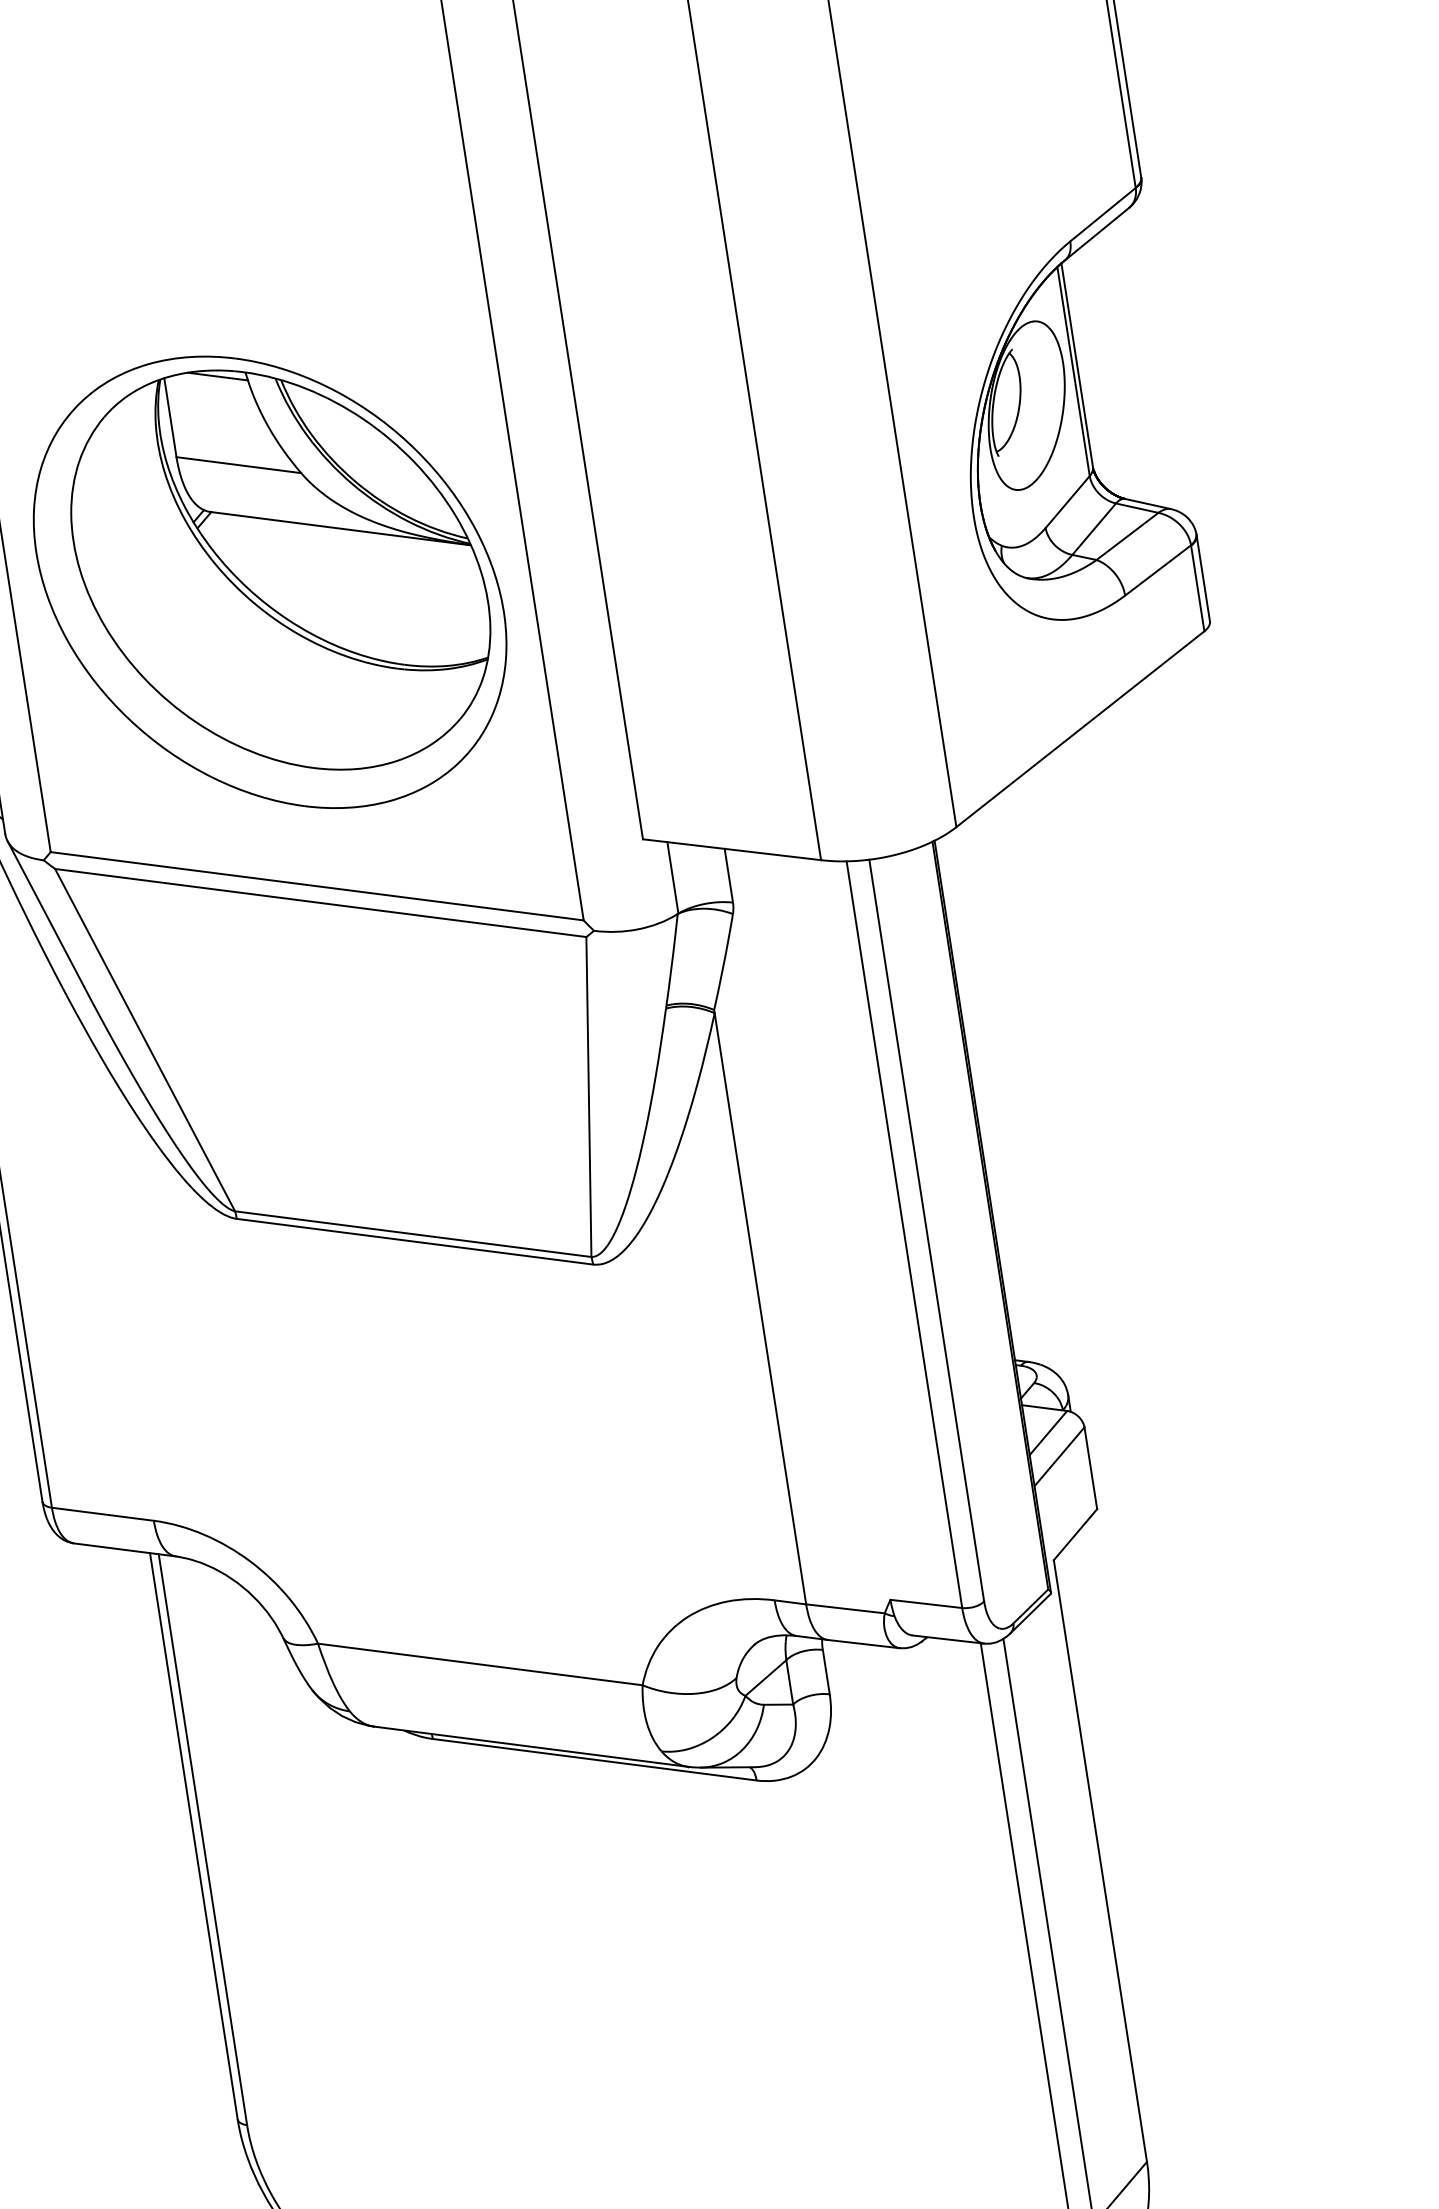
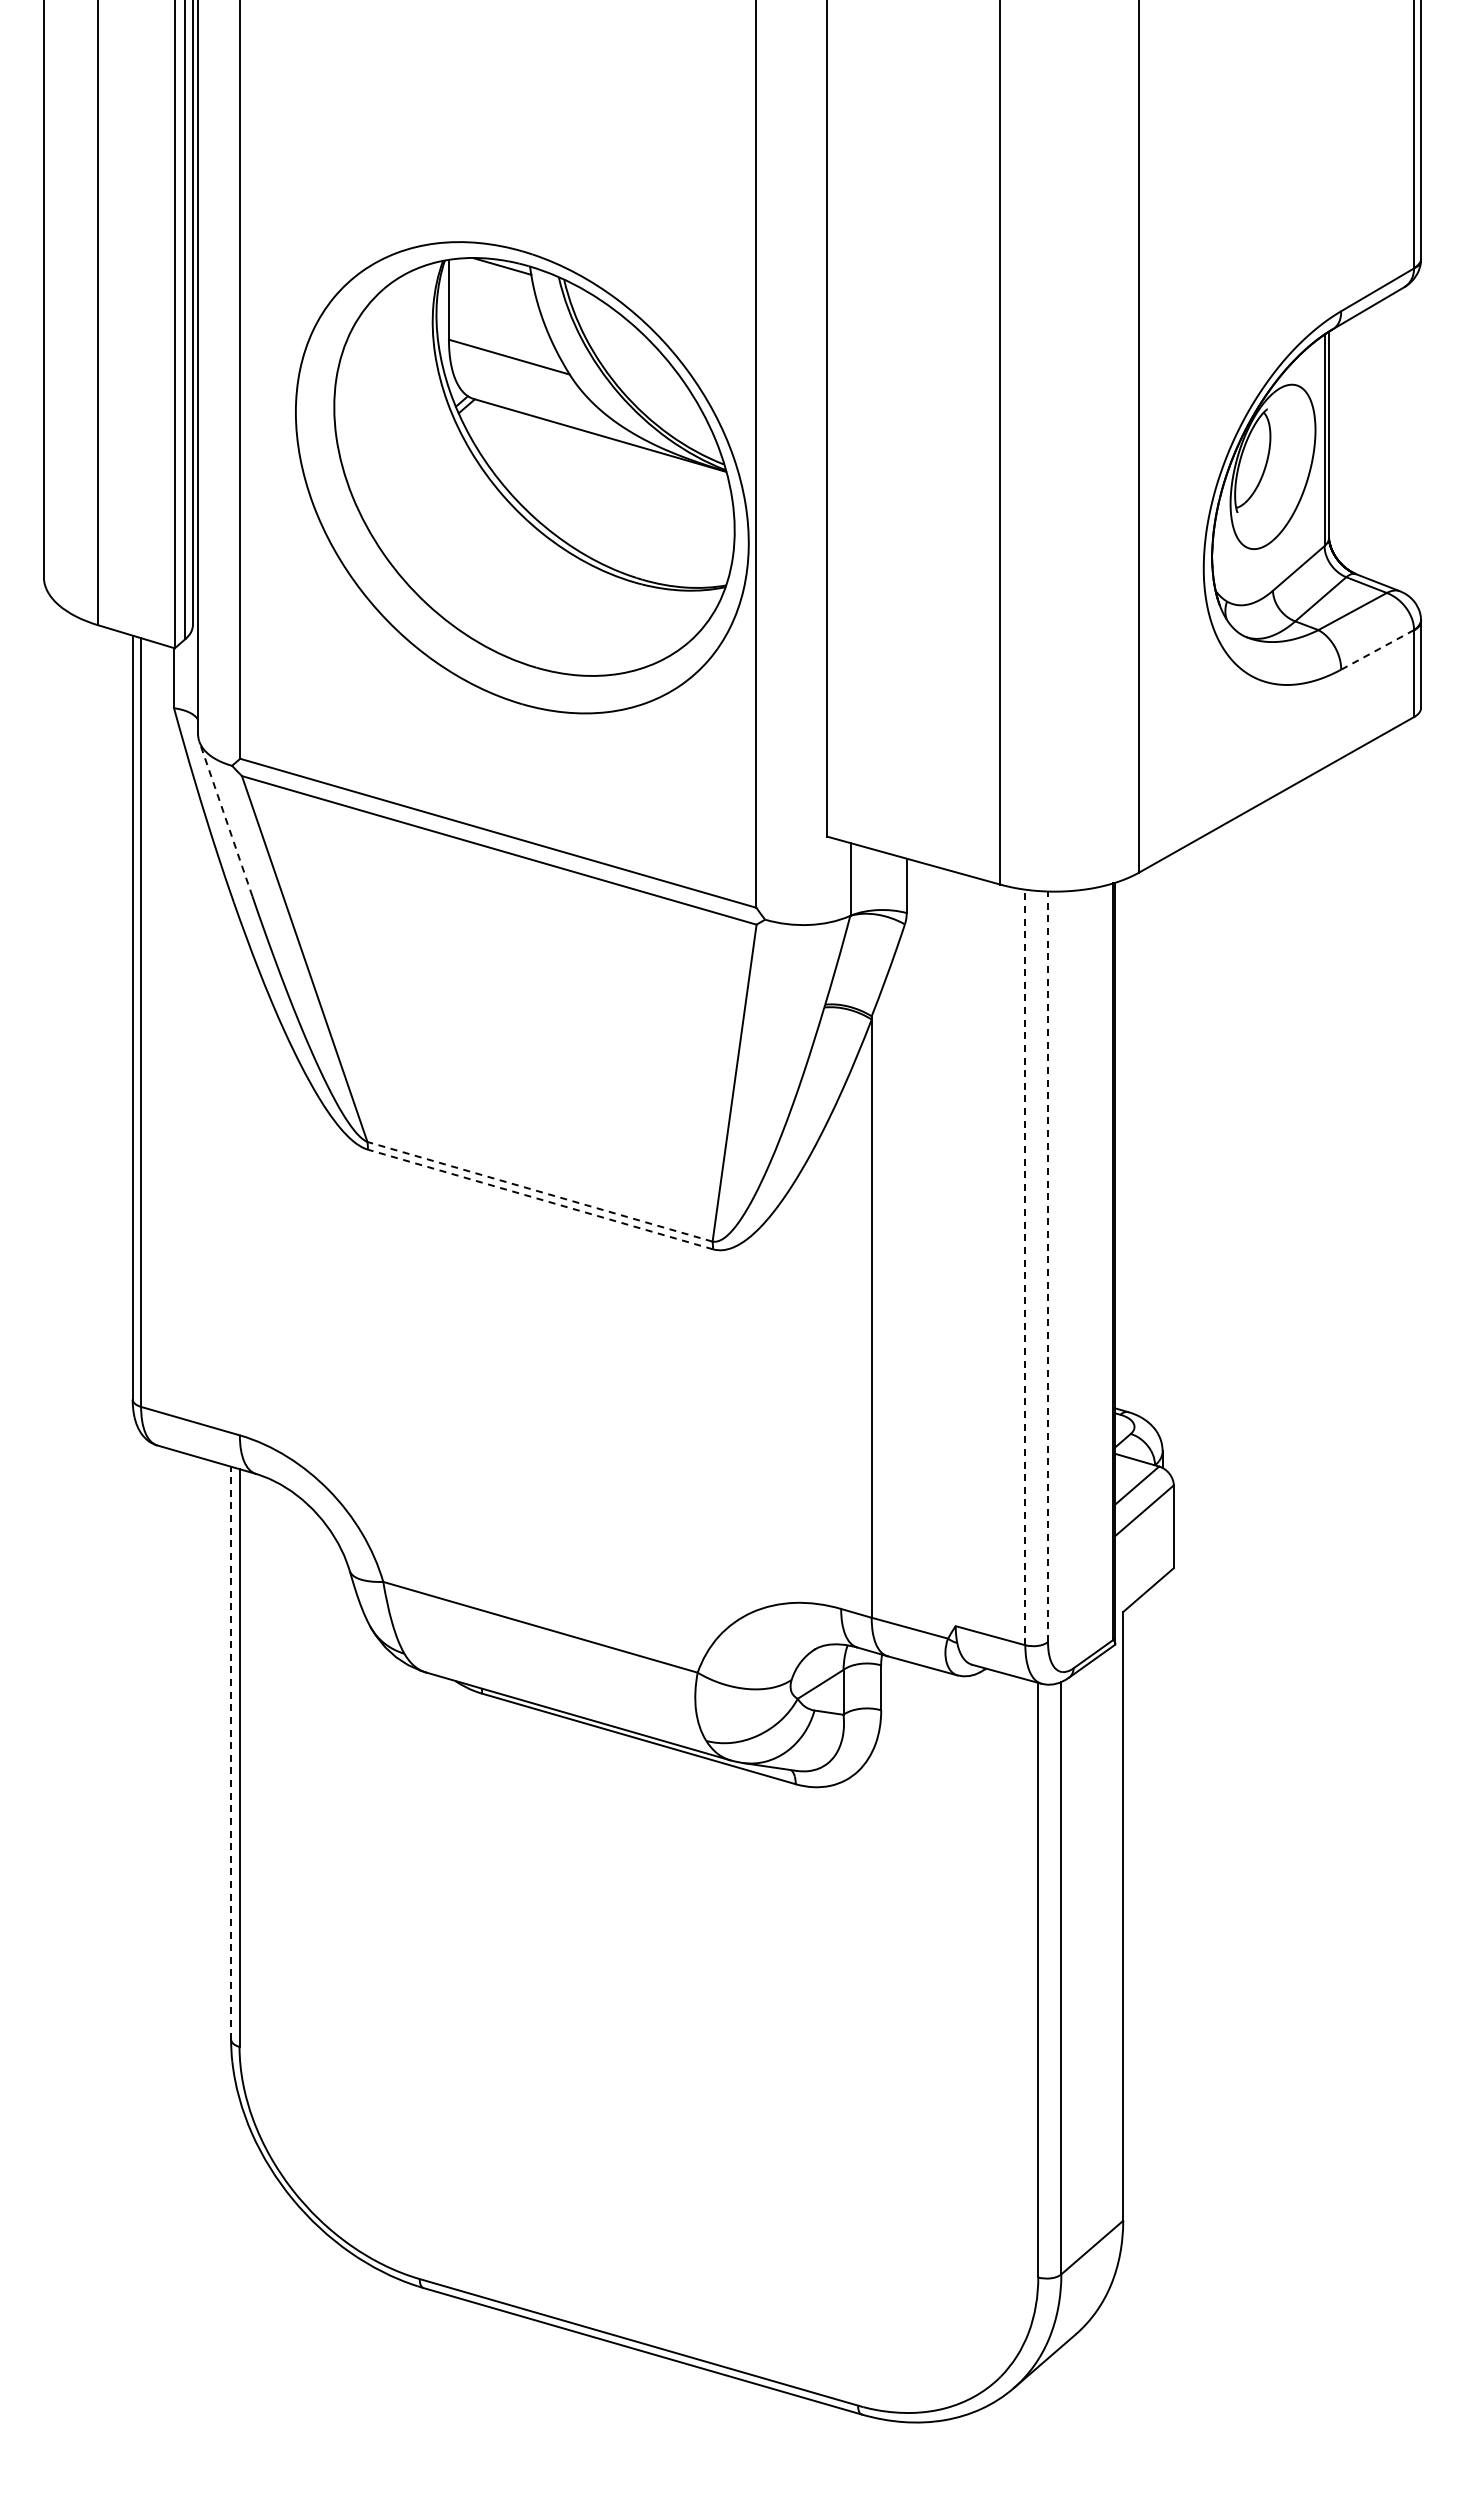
line: (1158, 571) -> (1377, 650), solid -> dashed
part: (270, 582) -> (522, 477), moved
line: (45, 913) -> (225, 818), solid -> dashed
line: (927, 1230) -> (1048, 1266), solid -> dashed
line: (413, 1233) -> (540, 1191), solid -> dashed
line: (904, 1234) -> (1025, 1267), solid -> dashed
line: (414, 1241) -> (540, 1199), solid -> dashed
line: (194, 1835) -> (231, 1752), solid -> dashed

